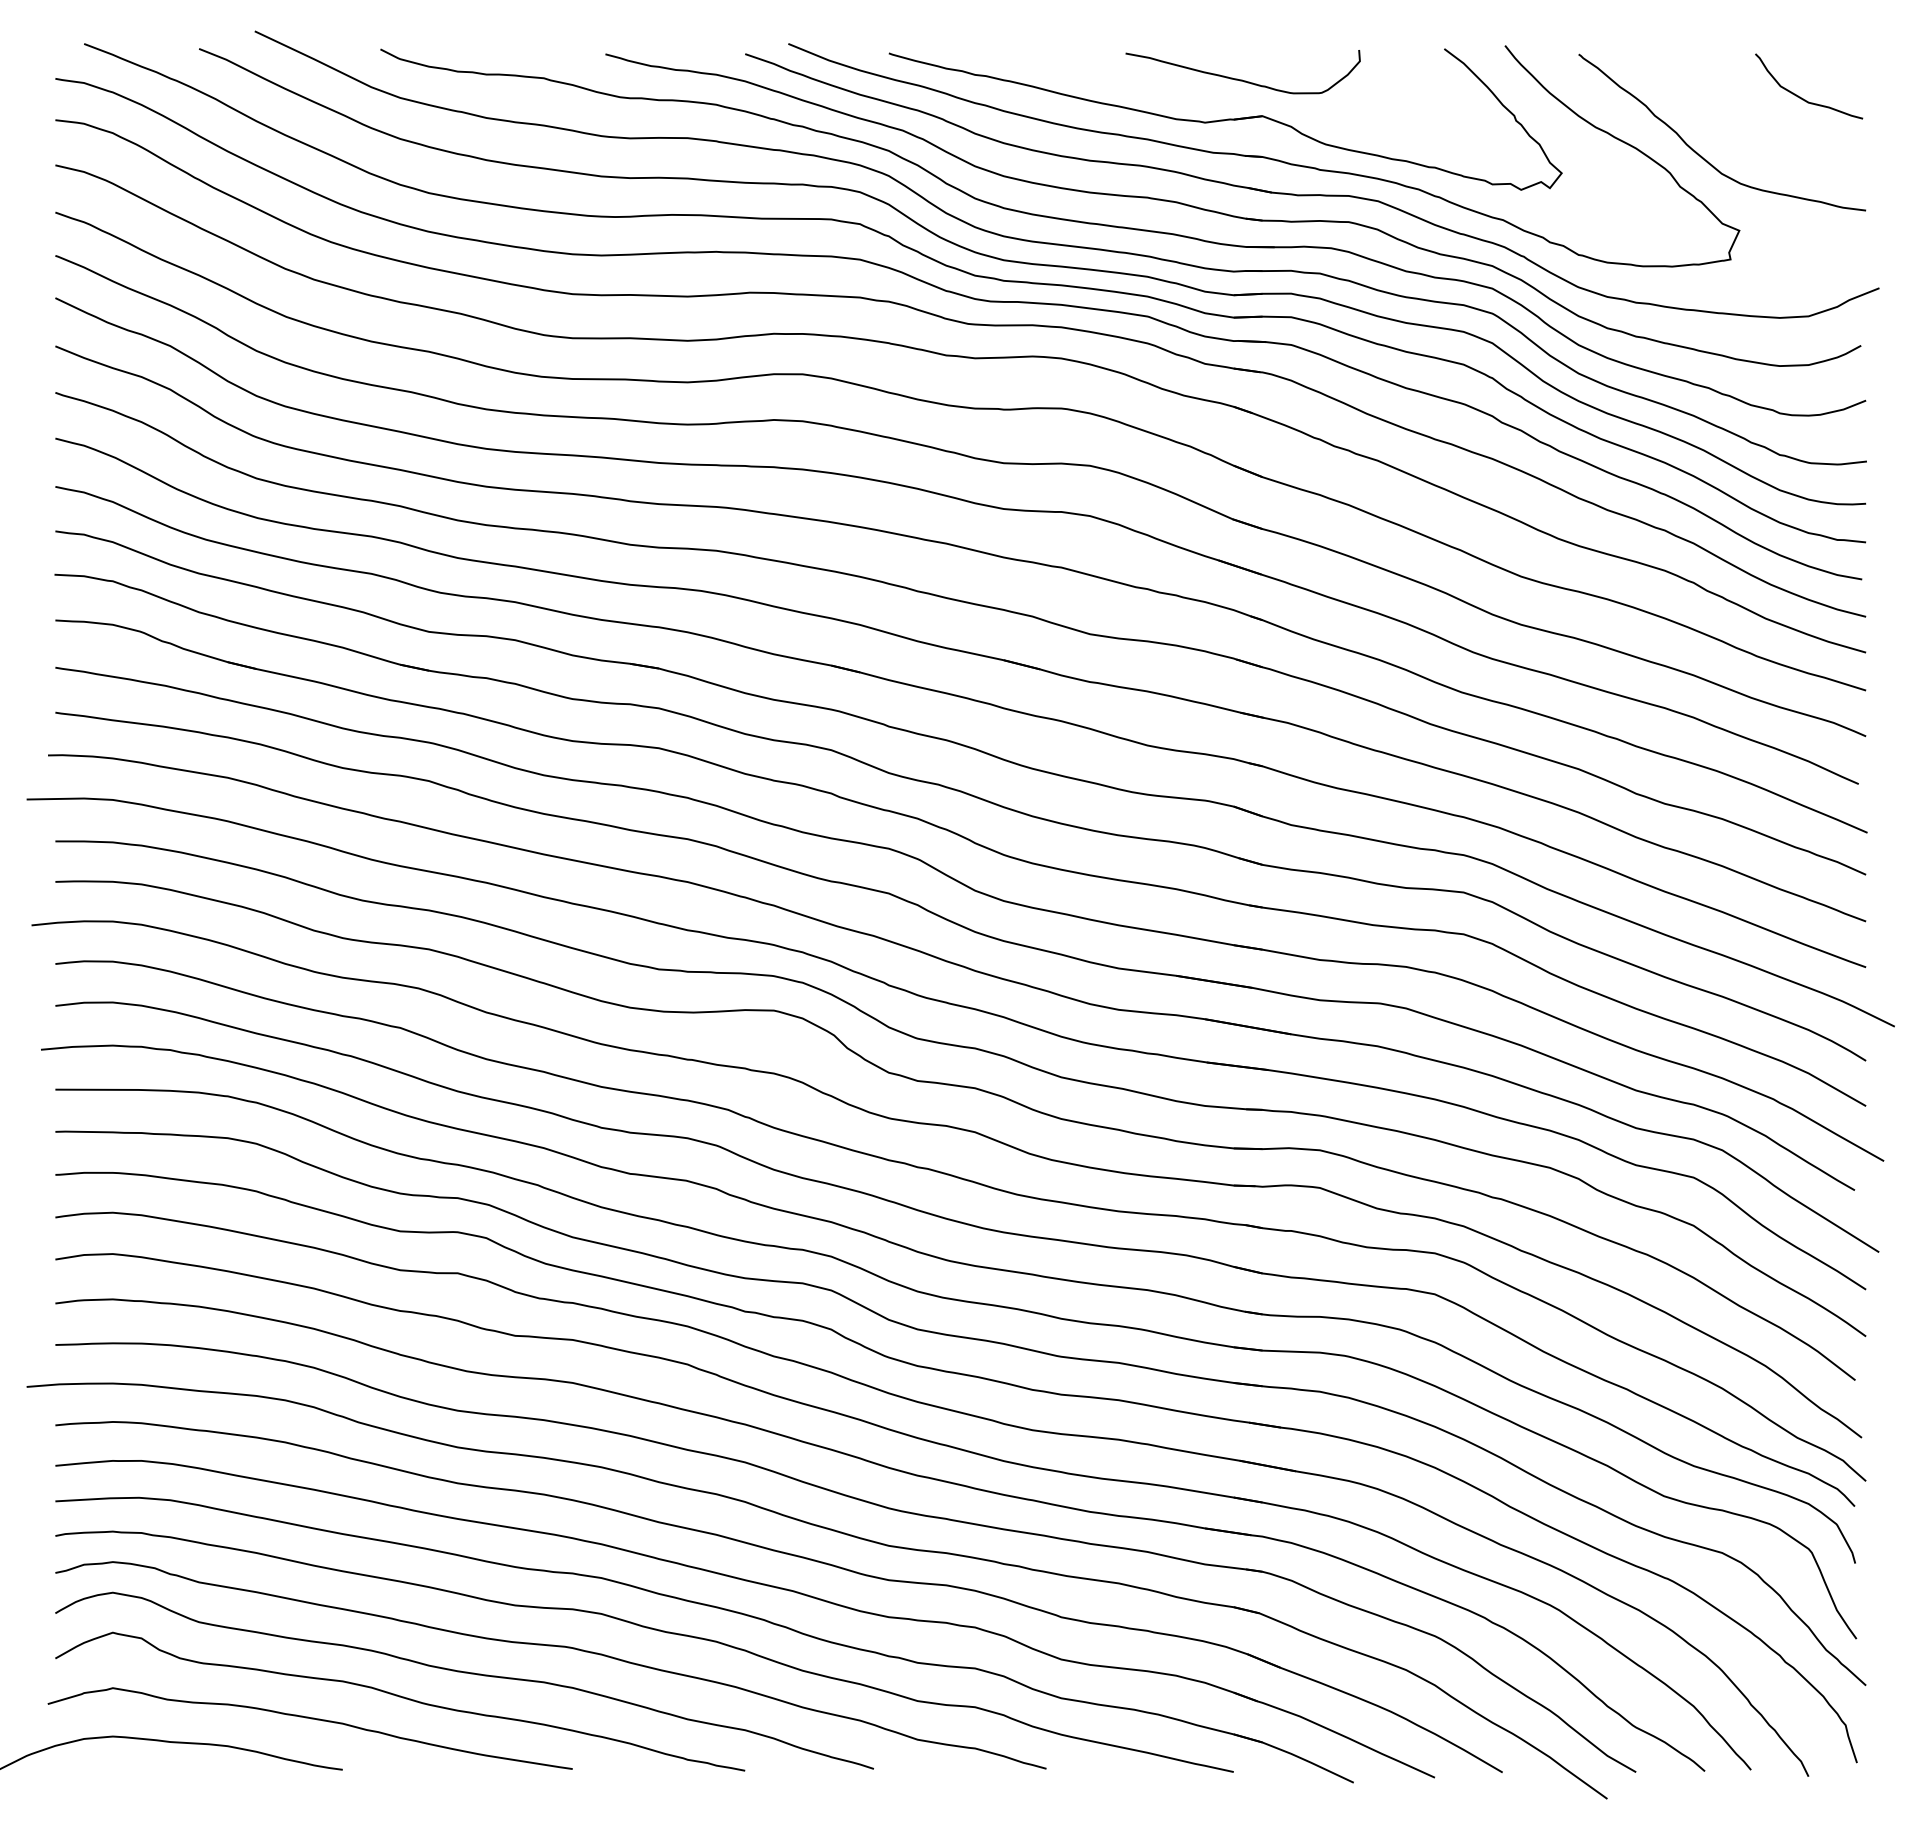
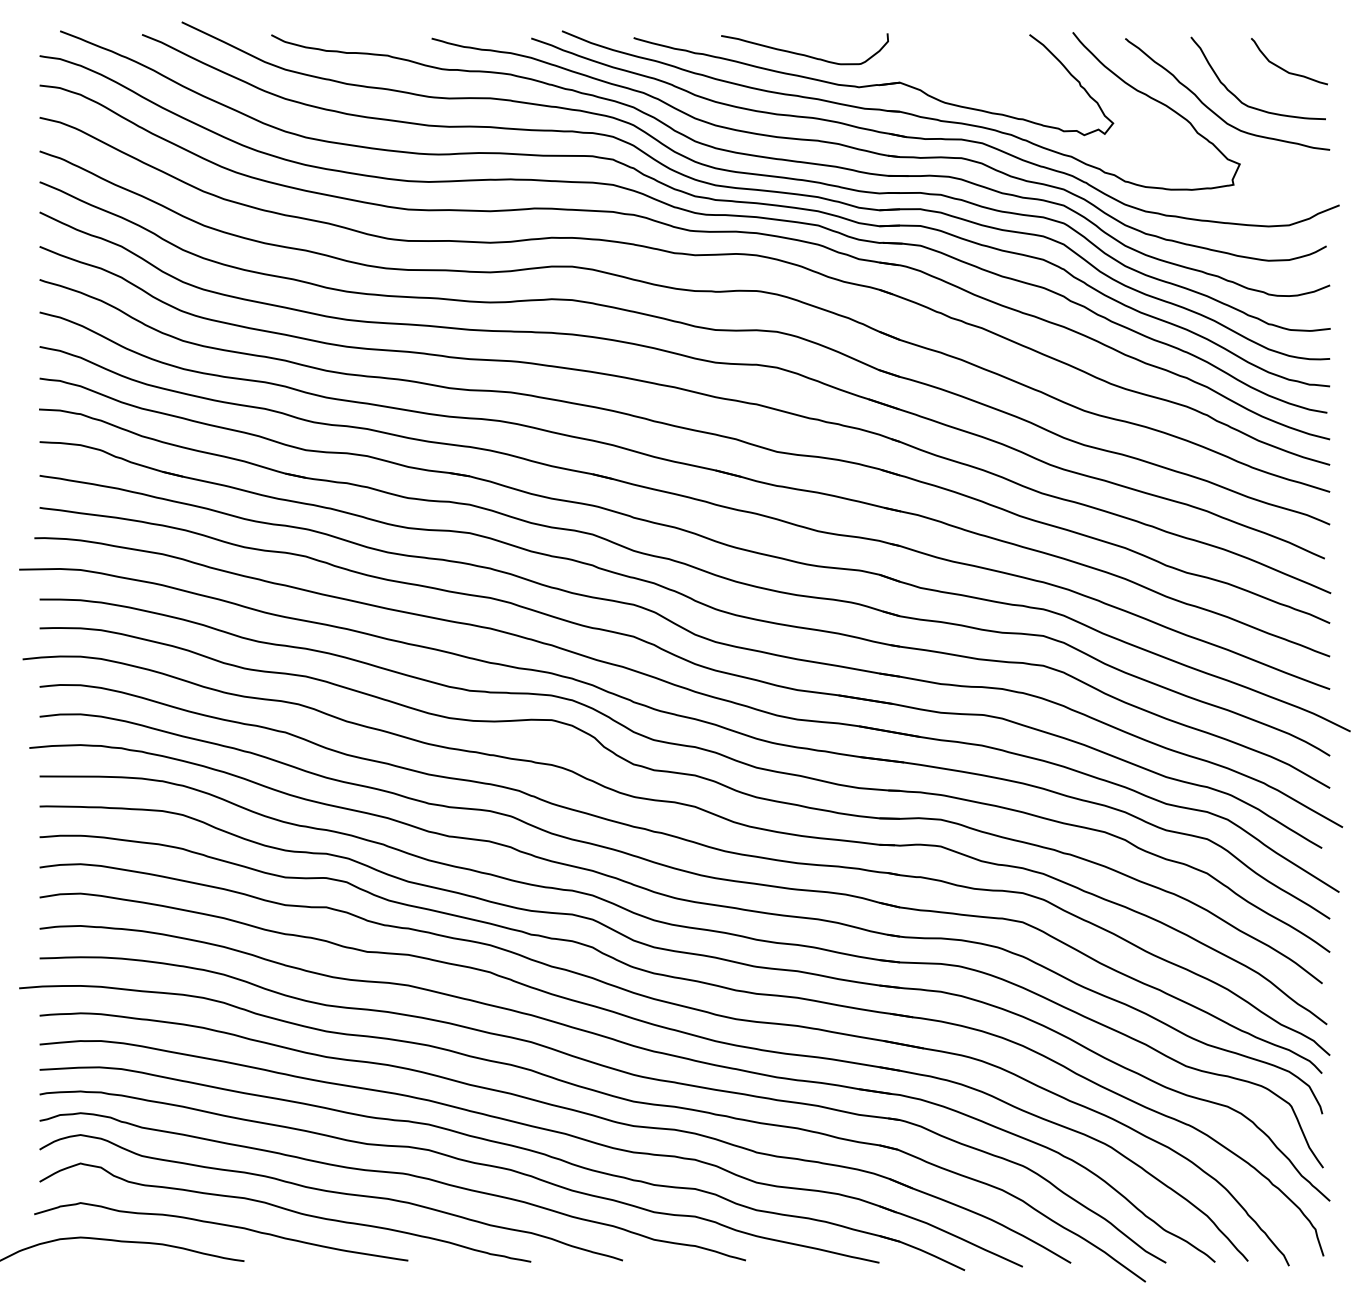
curve: (1242, 79) -> (804, 54), moved
curve: (1736, 137) -> (1237, 97), added

